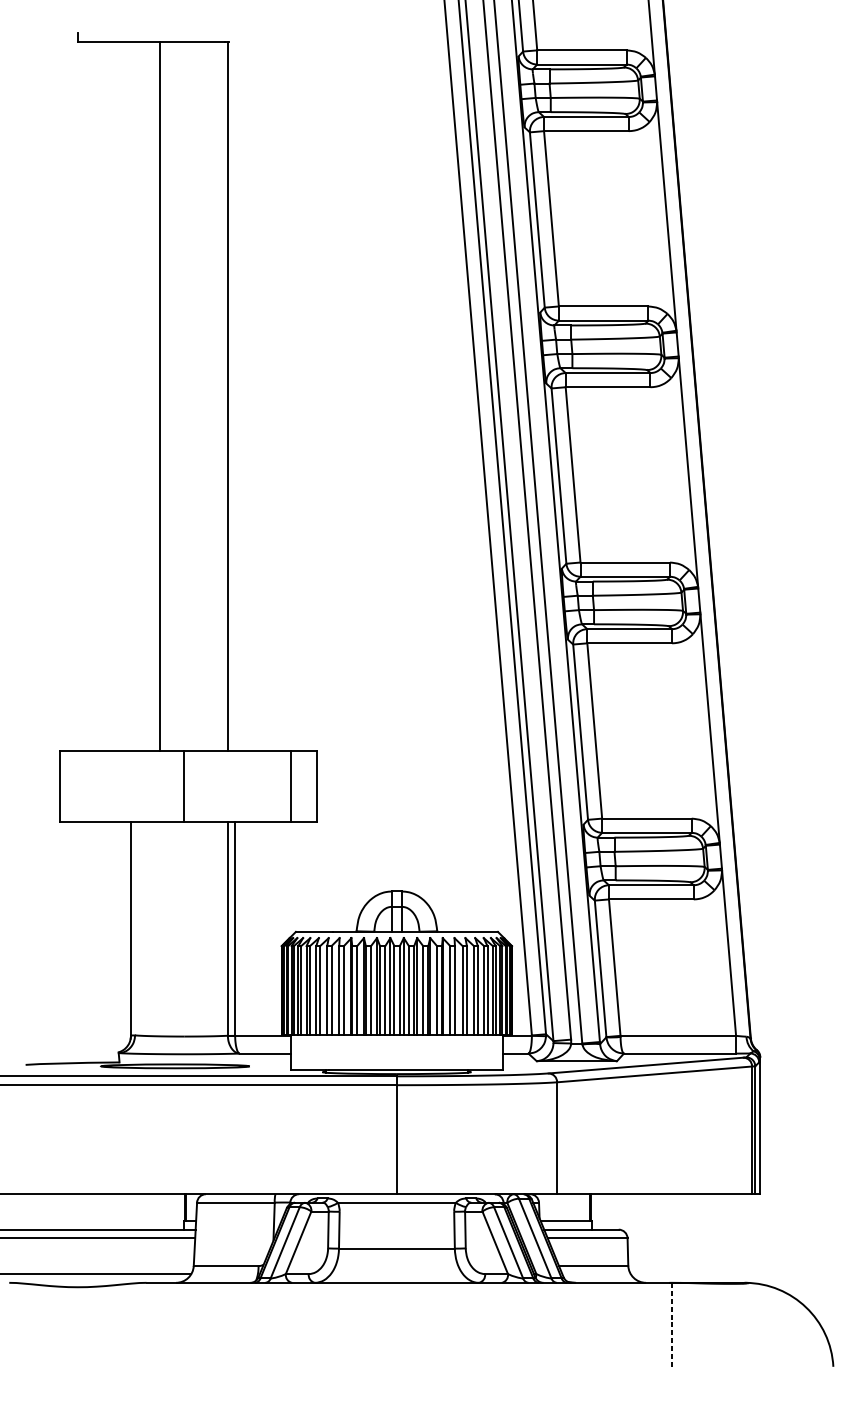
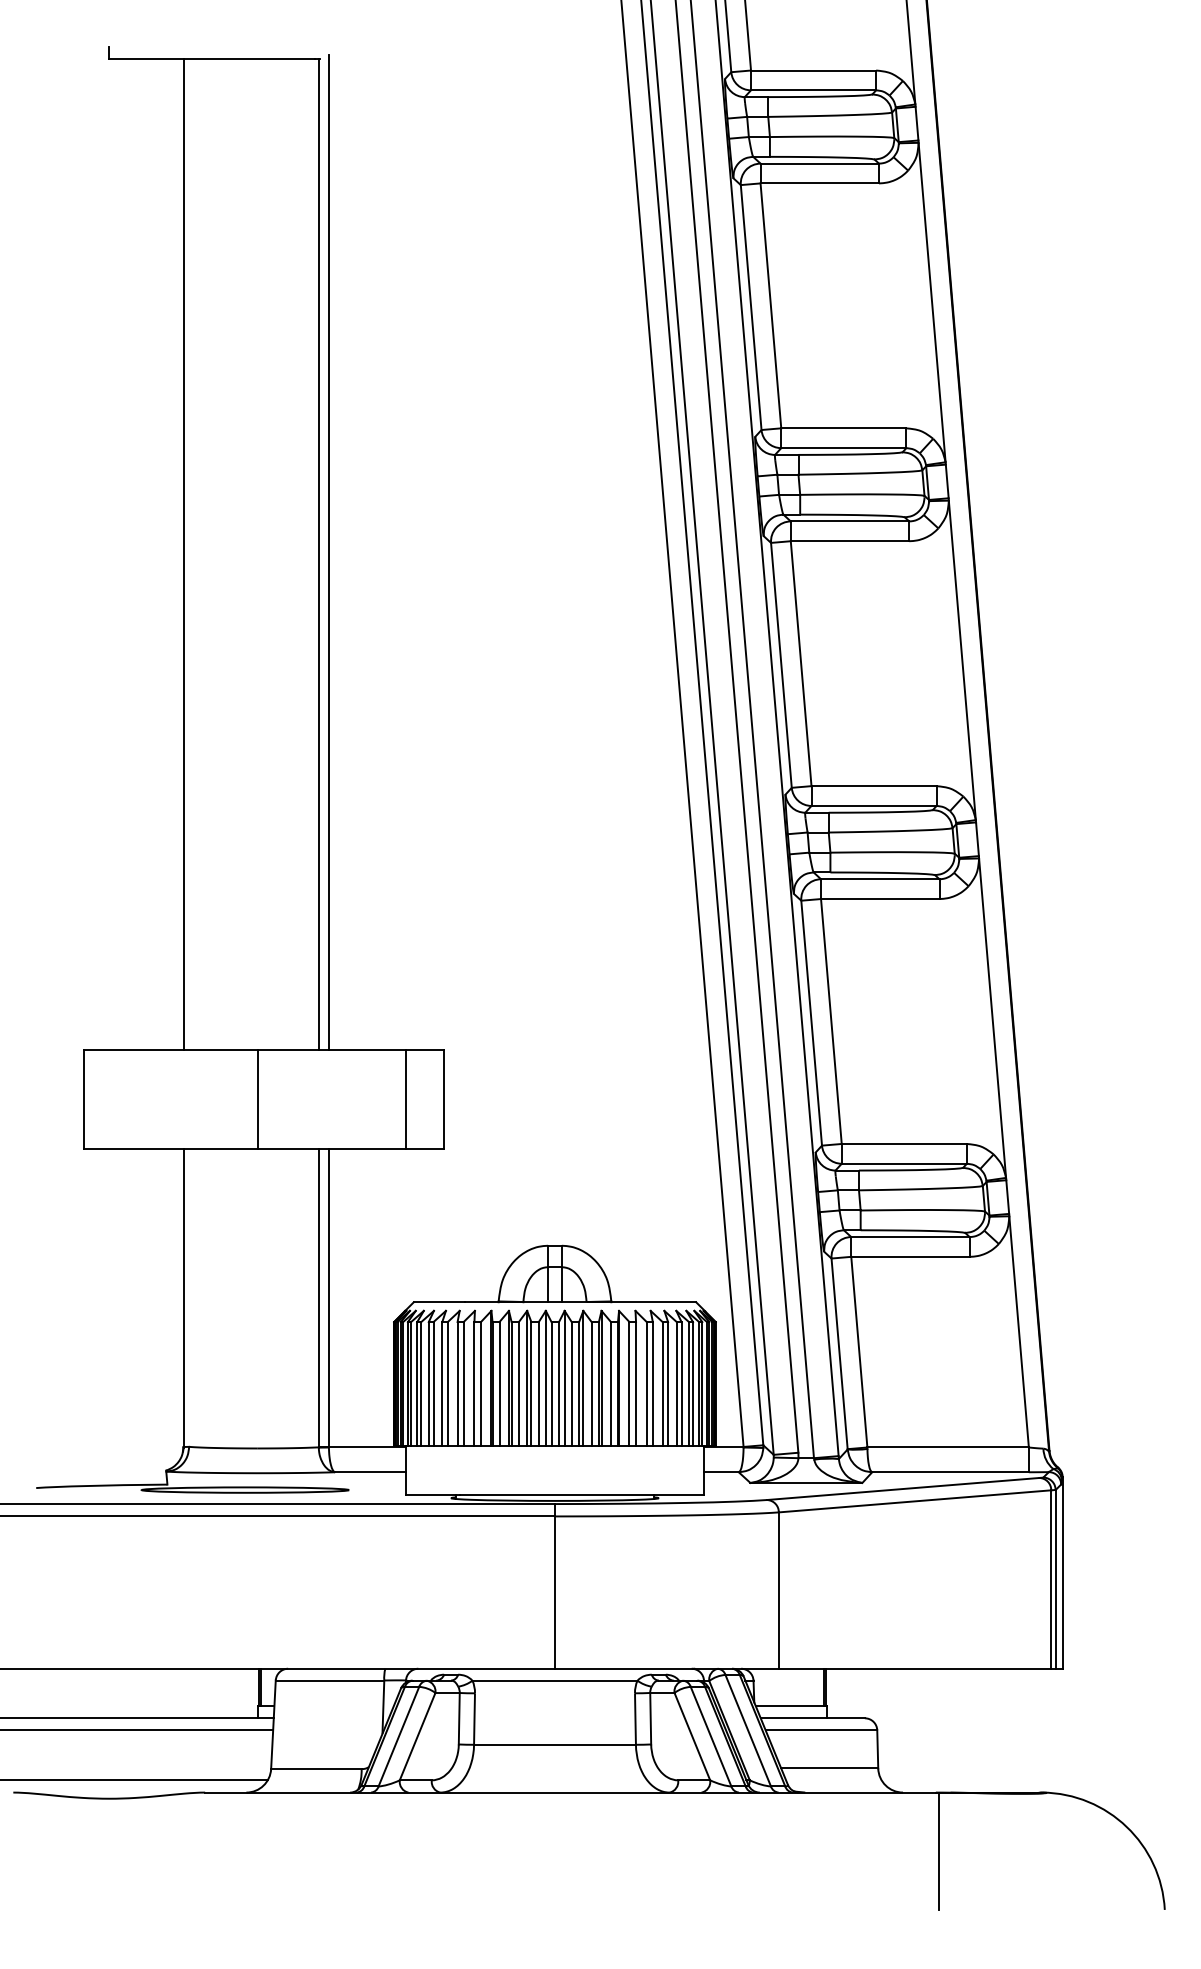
line: (234, 394) -> (328, 551), added
line: (160, 396) -> (183, 554), moved
line: (671, 1325) -> (938, 1851), dashed -> solid

